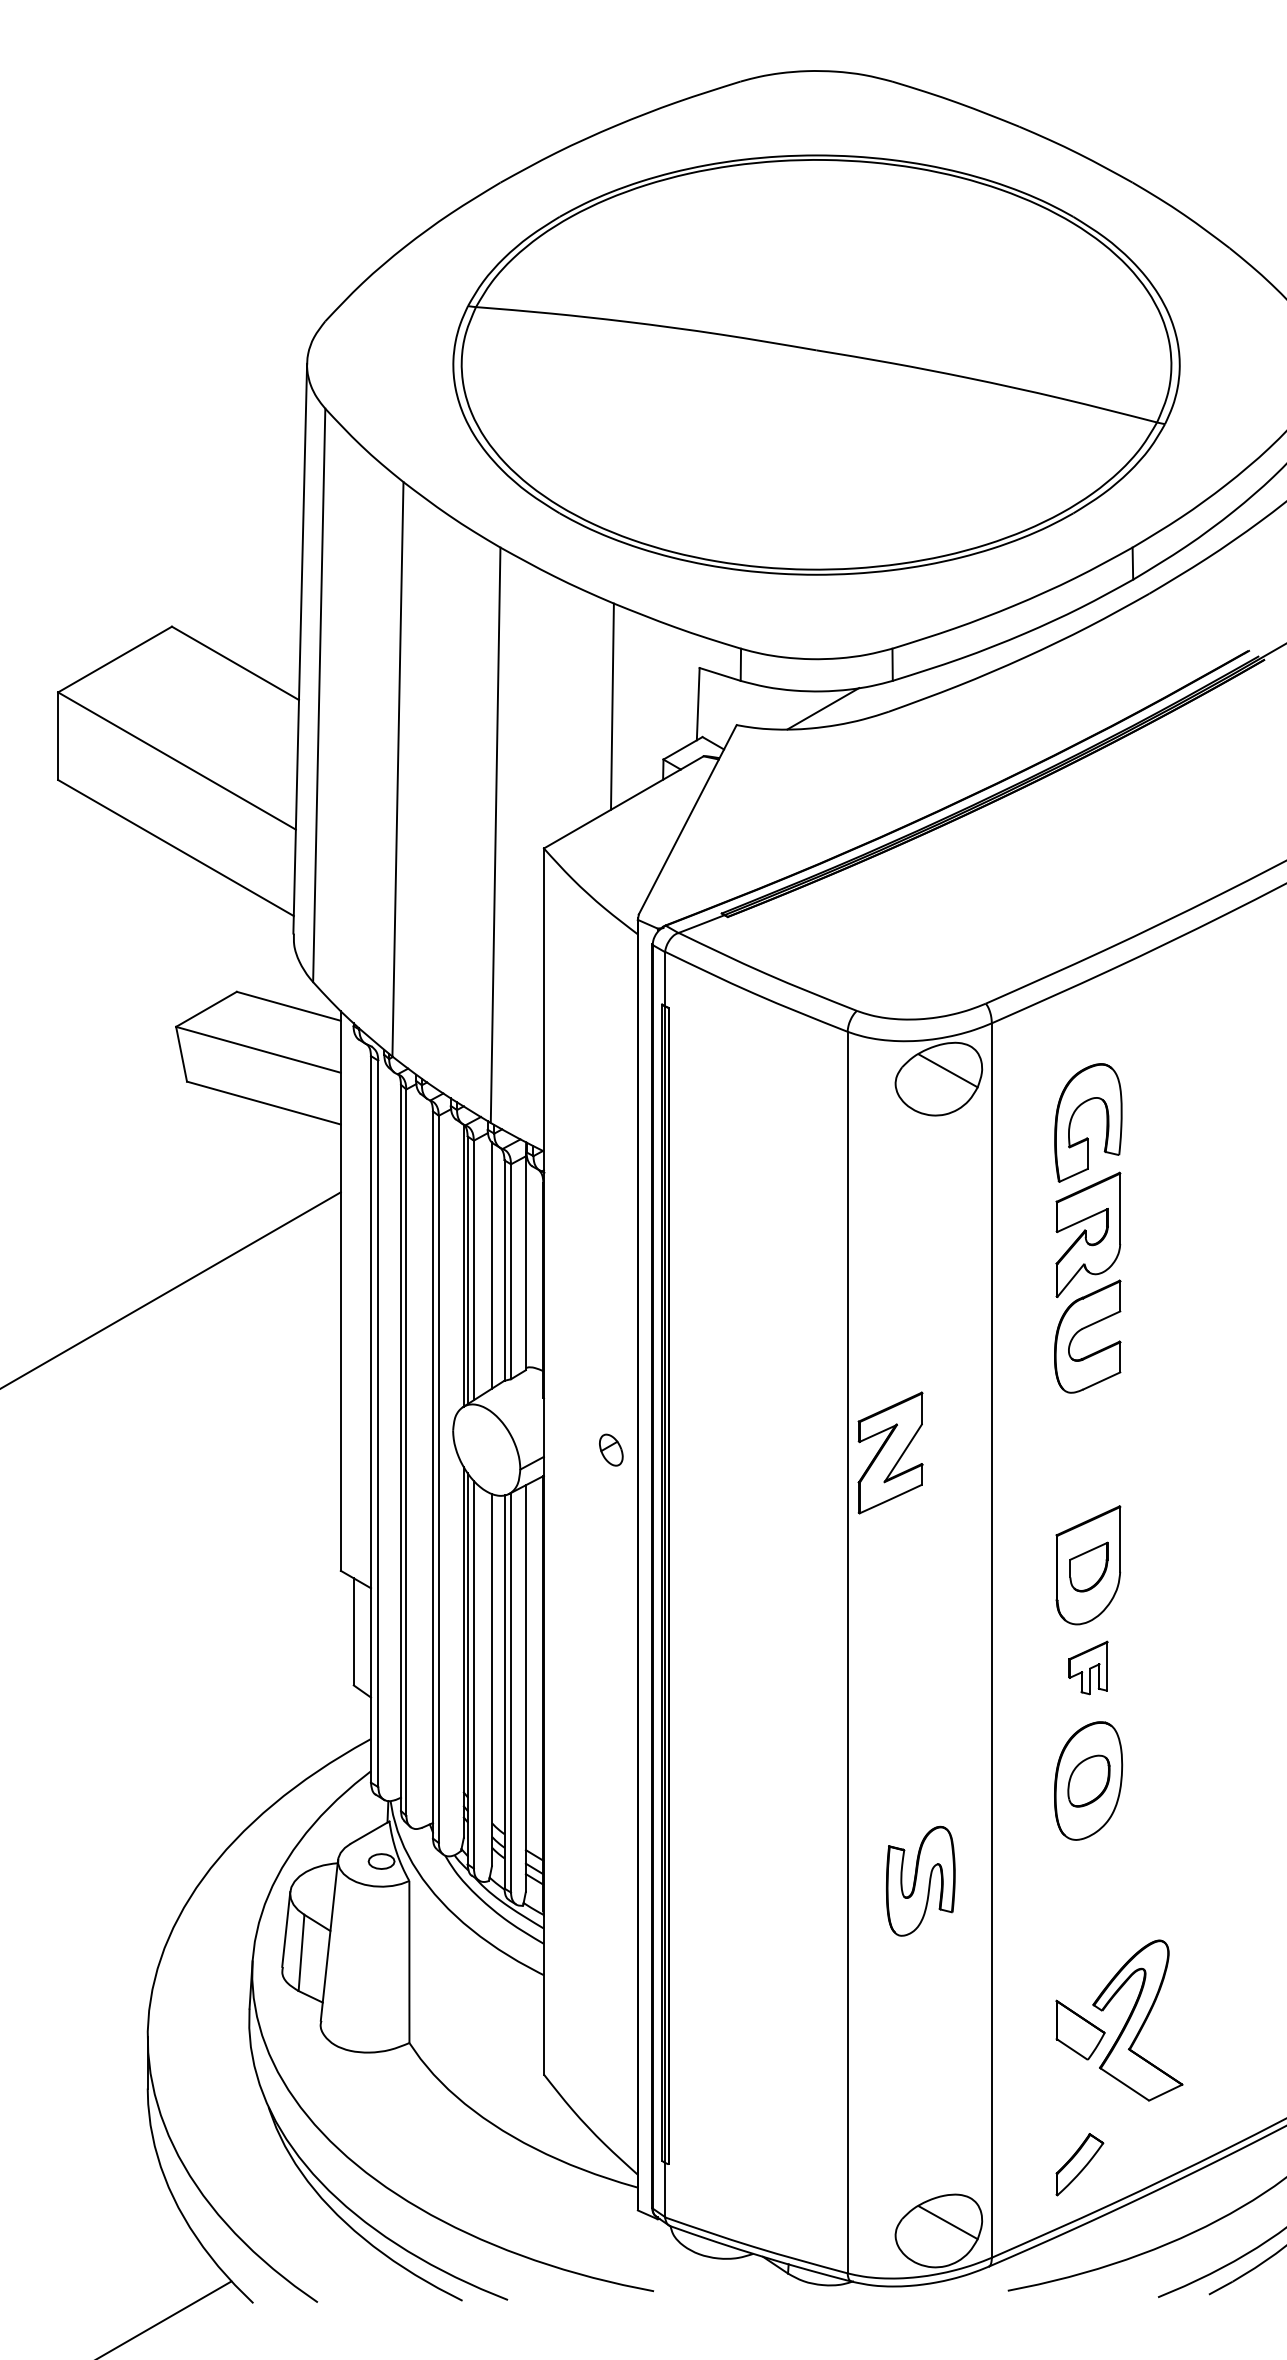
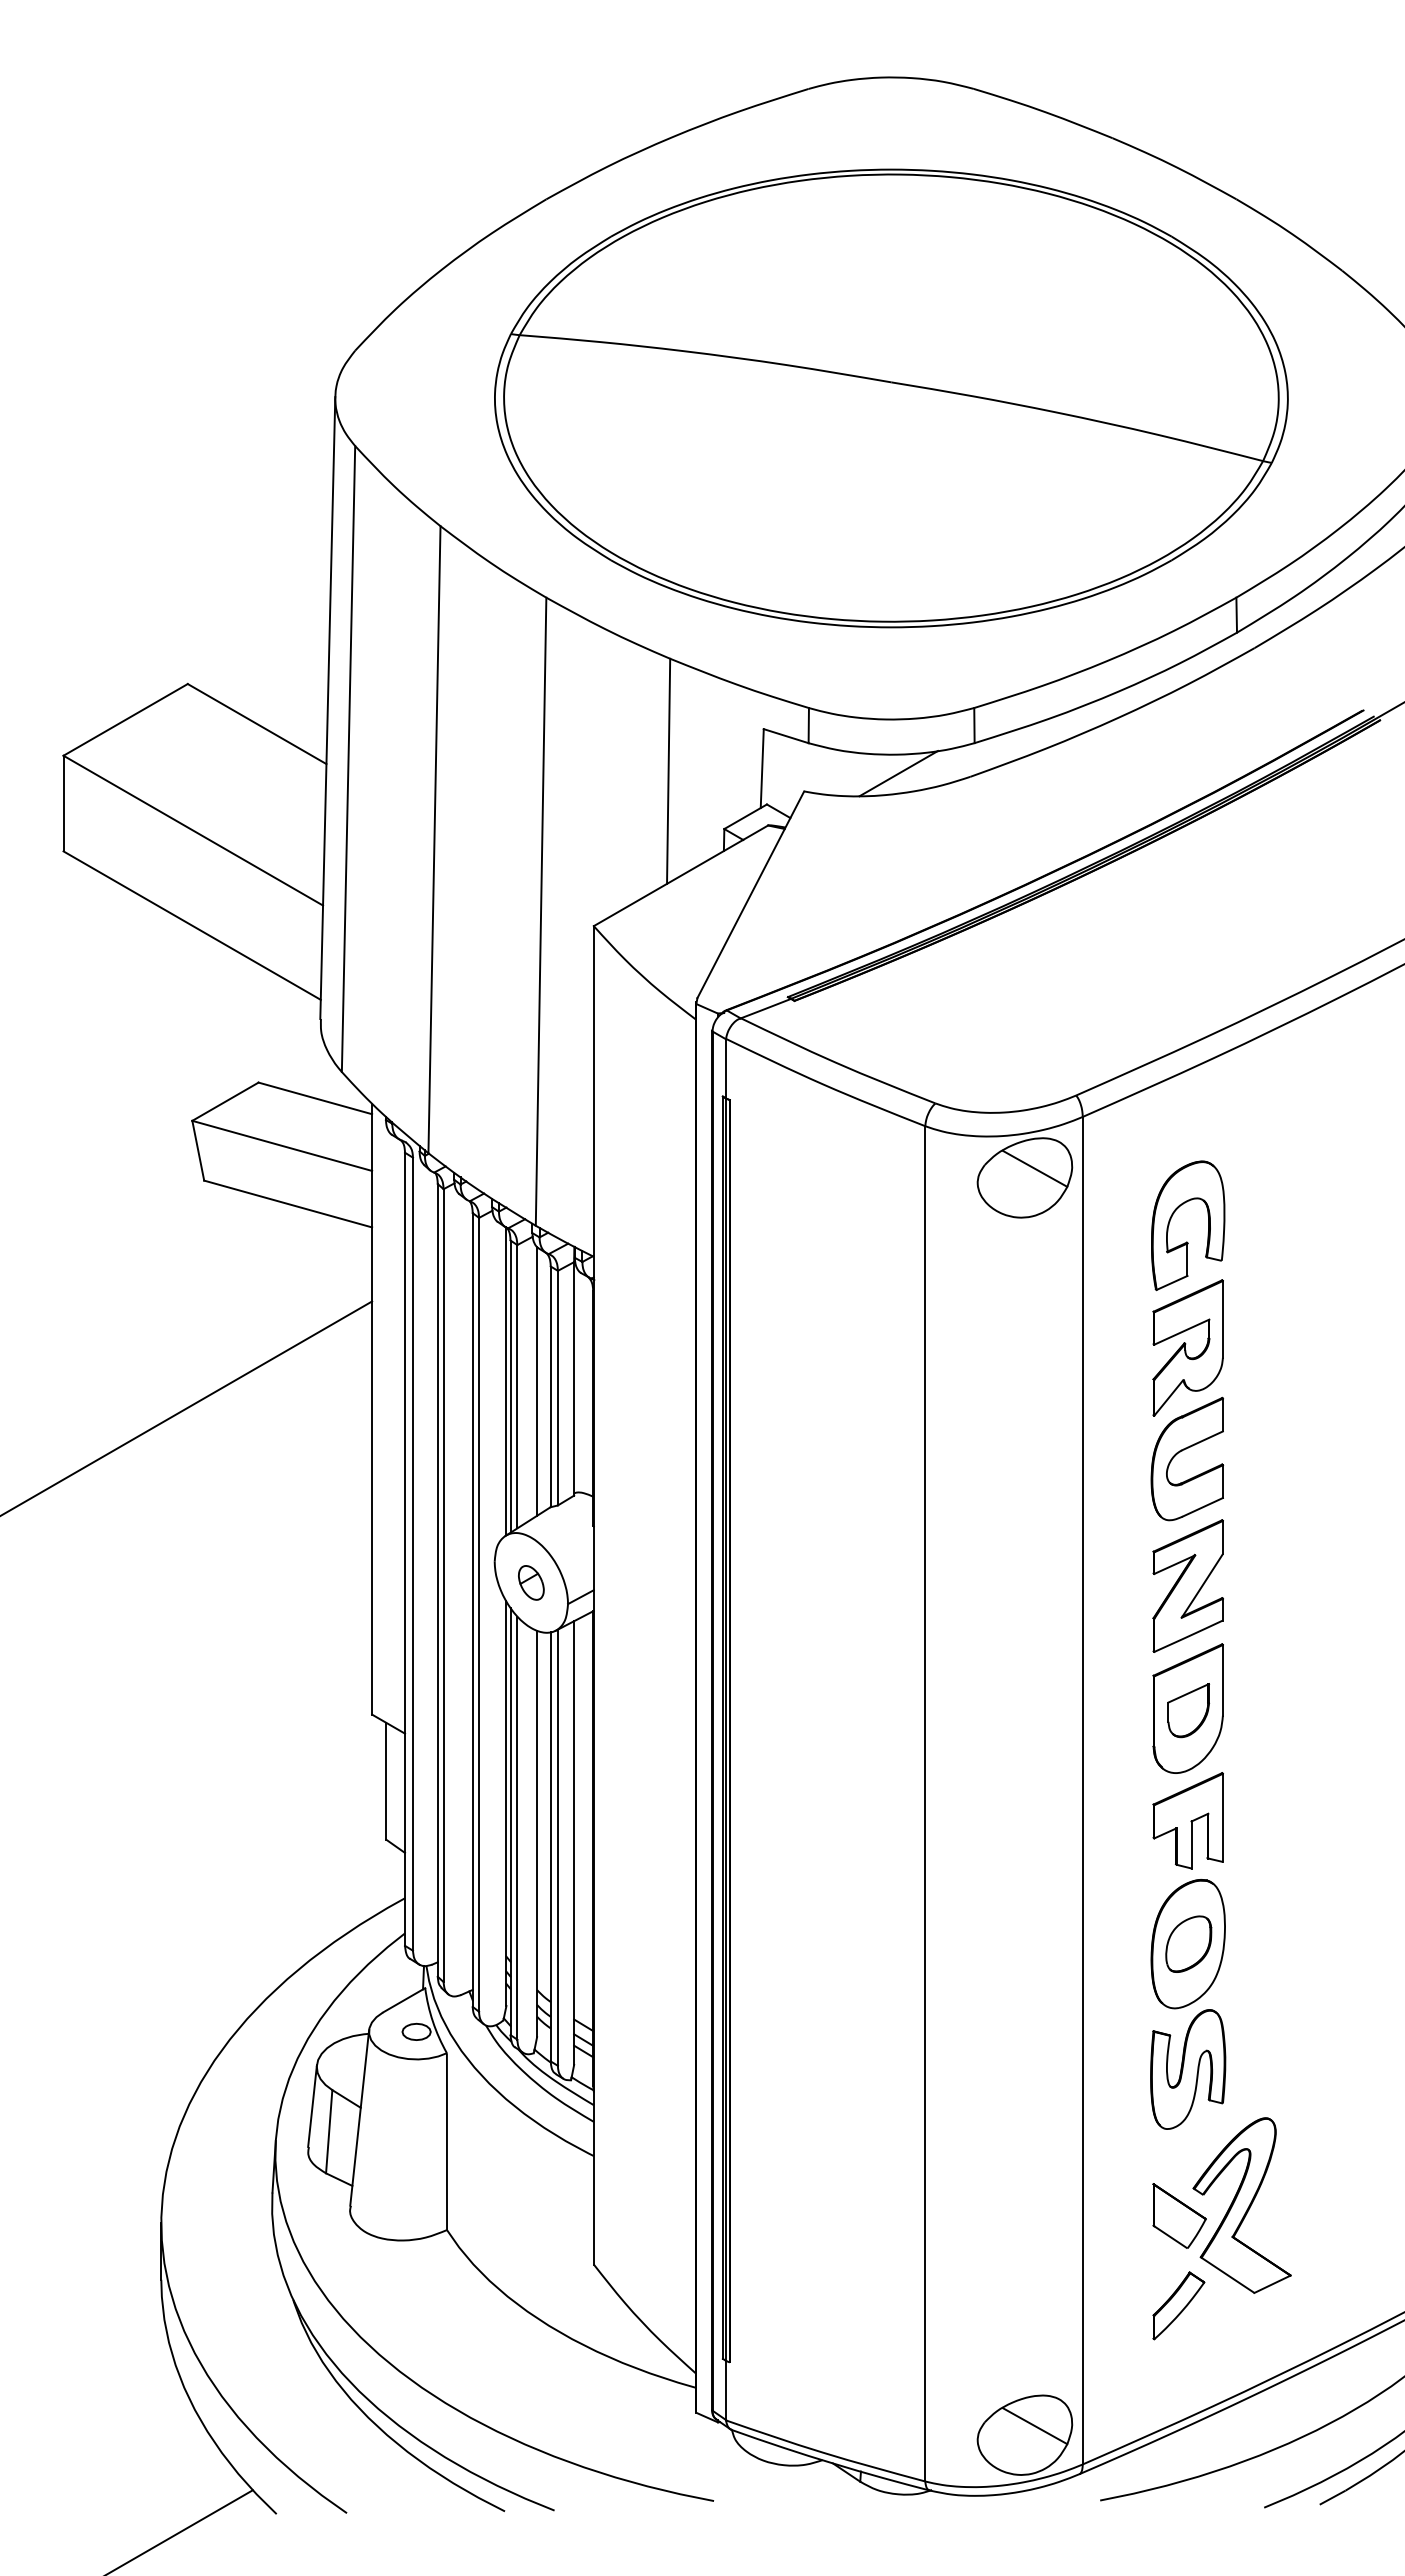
part: (611, 1449) -> (531, 1582), moved
part: (889, 1452) -> (1187, 1585), moved
part: (1087, 1667) -> (1187, 1820), size x1.67
part: (921, 1881) -> (1188, 2069), moved
part: (1079, 2164) -> (1178, 2305), moved

